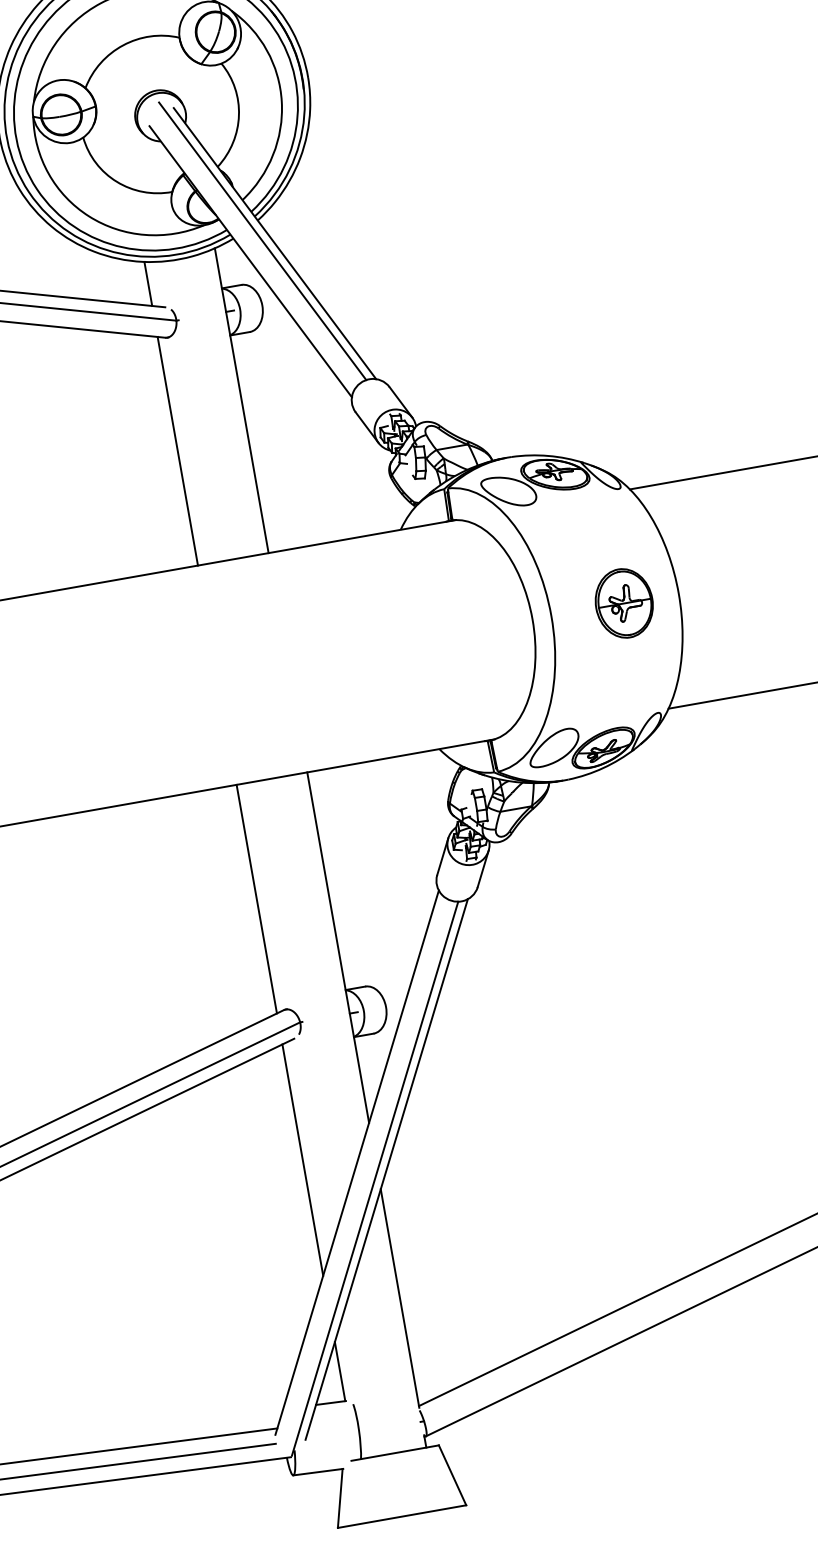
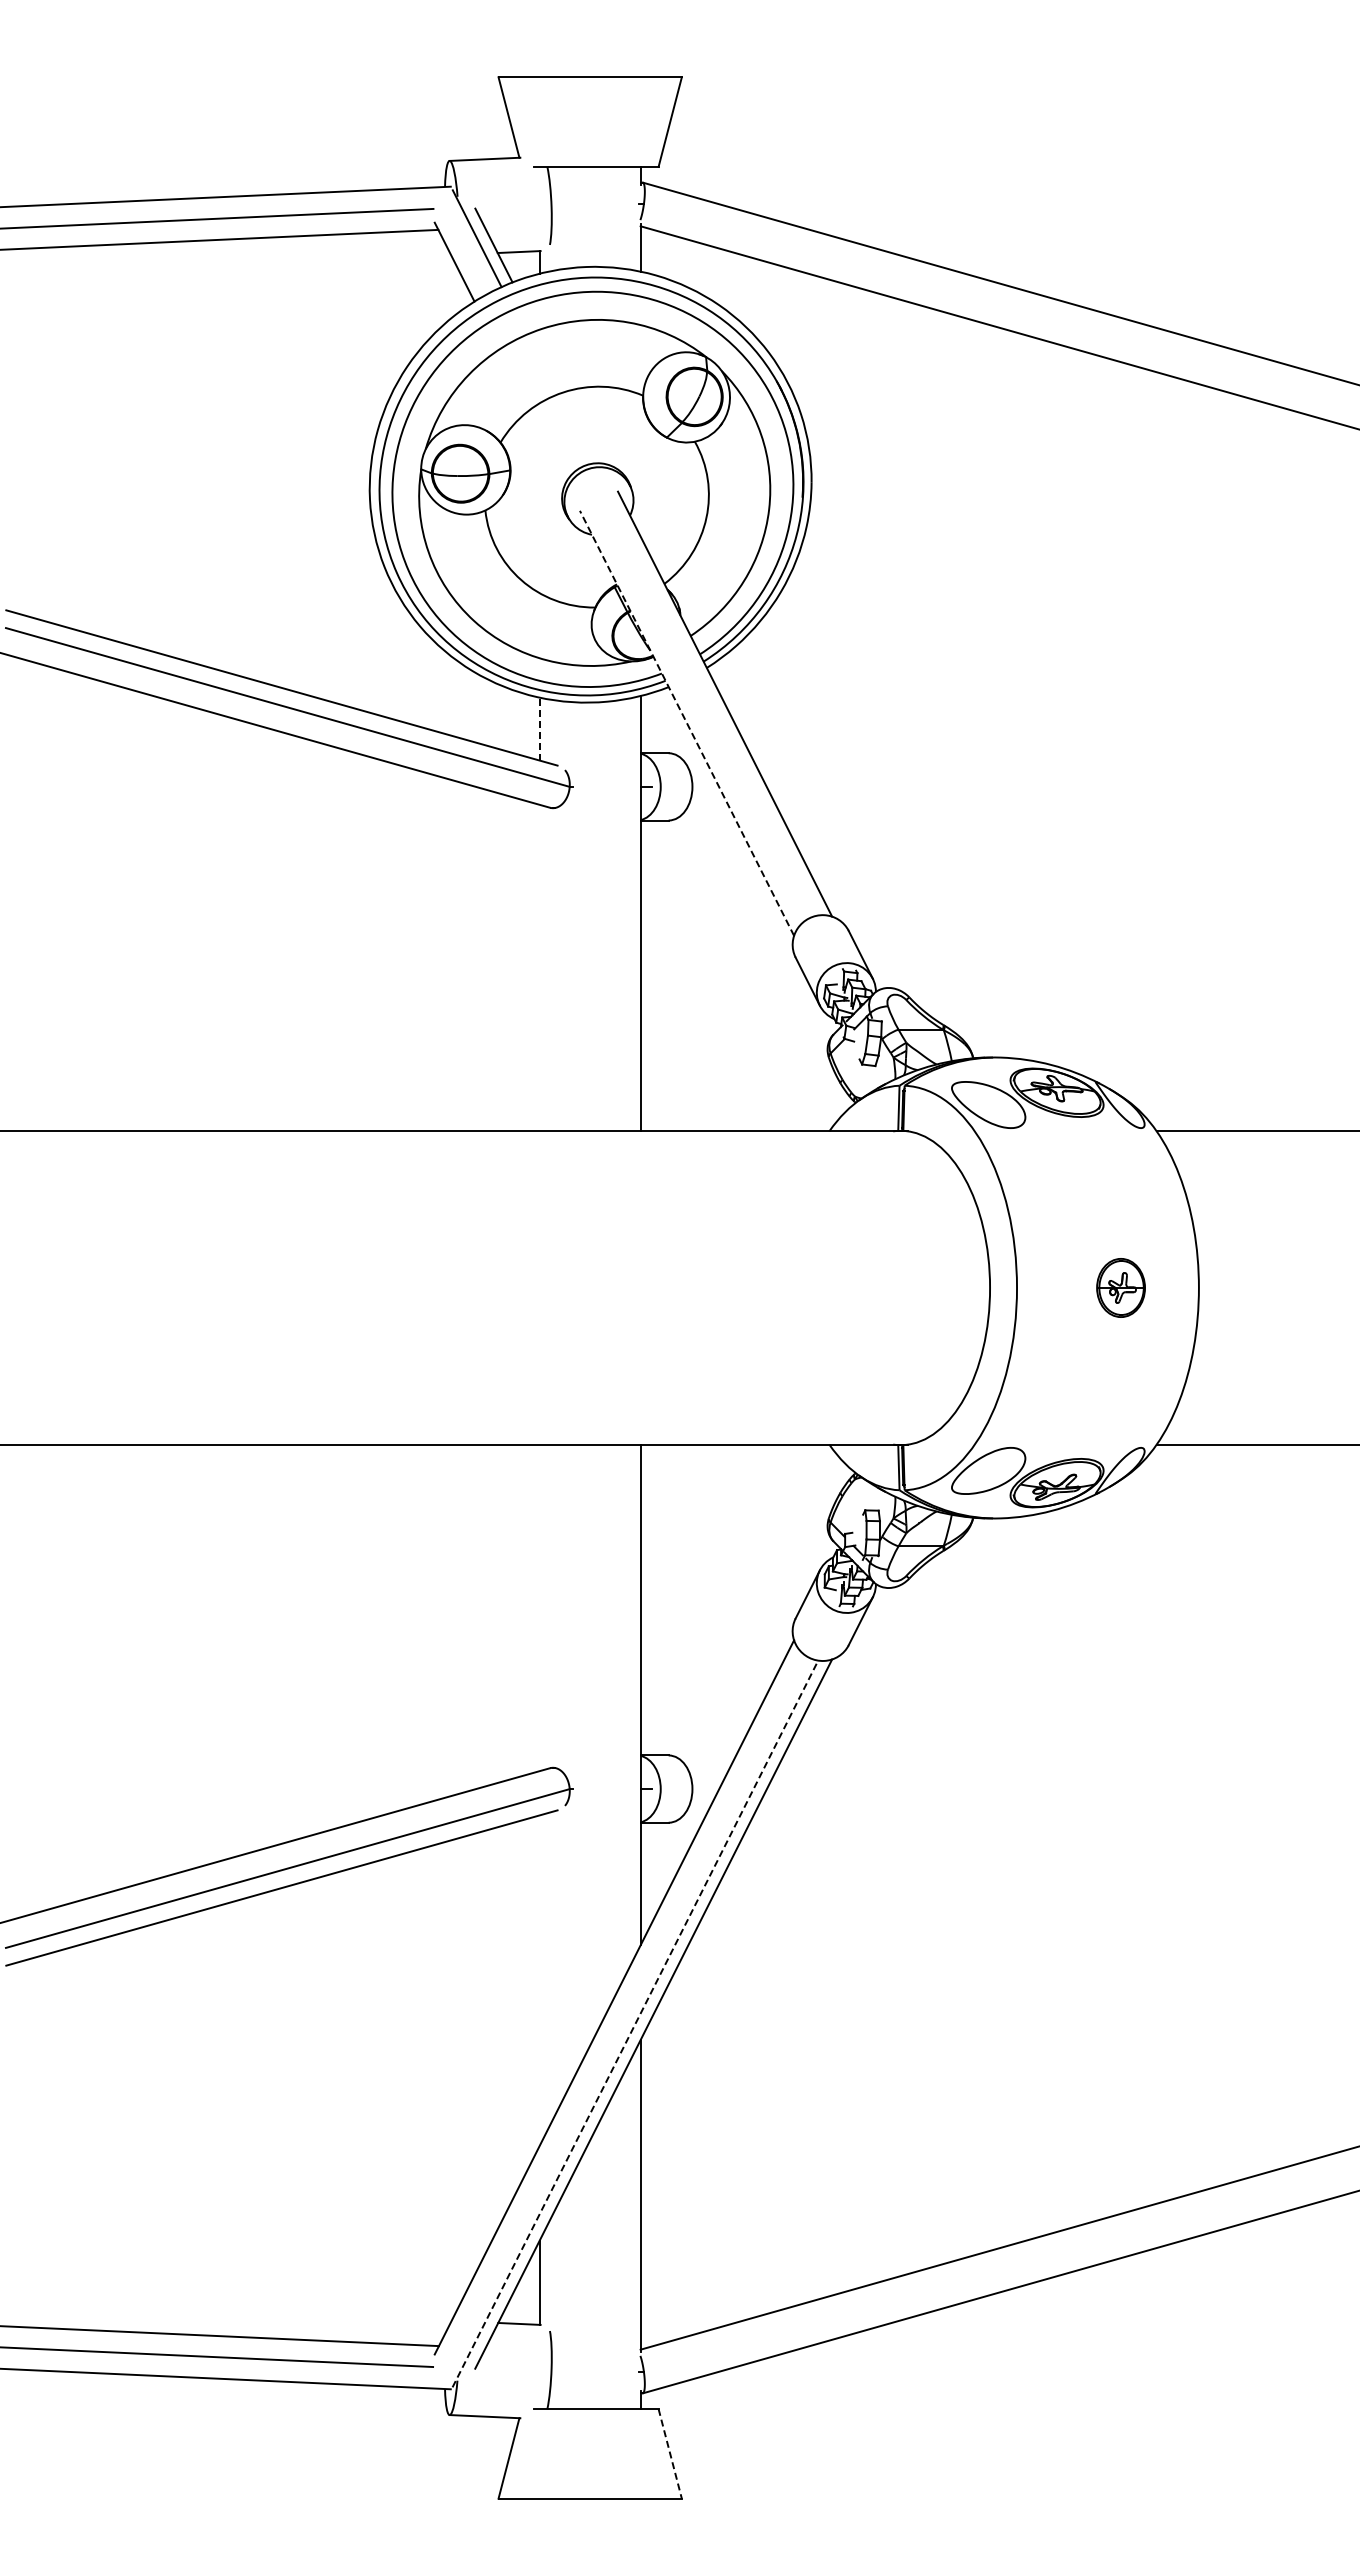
line: (262, 240) -> (708, 697), removed
line: (251, 261) -> (687, 723), solid -> dashed
line: (148, 283) -> (539, 728), solid -> dashed
line: (177, 450) -> (539, 967), removed
part: (623, 603) -> (1120, 1287), size x0.6
line: (256, 898) -> (539, 1607), removed
line: (302, 1160) -> (539, 1980), removed
line: (375, 1179) -> (635, 2024), solid -> dashed
line: (452, 1475) -> (670, 2454), solid -> dashed

